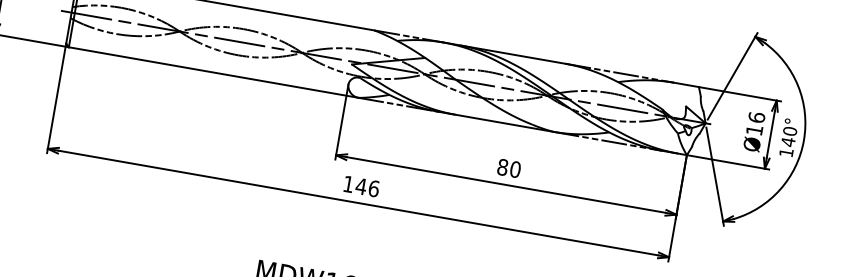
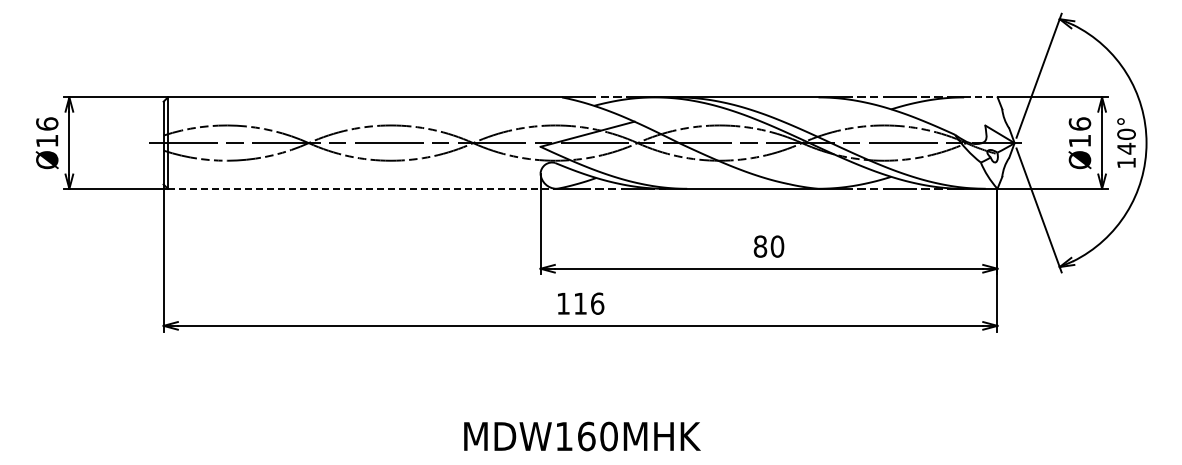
line: (213, 72) -> (362, 188), solid -> dashed
line: (686, 84) -> (980, 97), solid -> dashed
text: (361, 186) -> (580, 303), 146 -> 116

